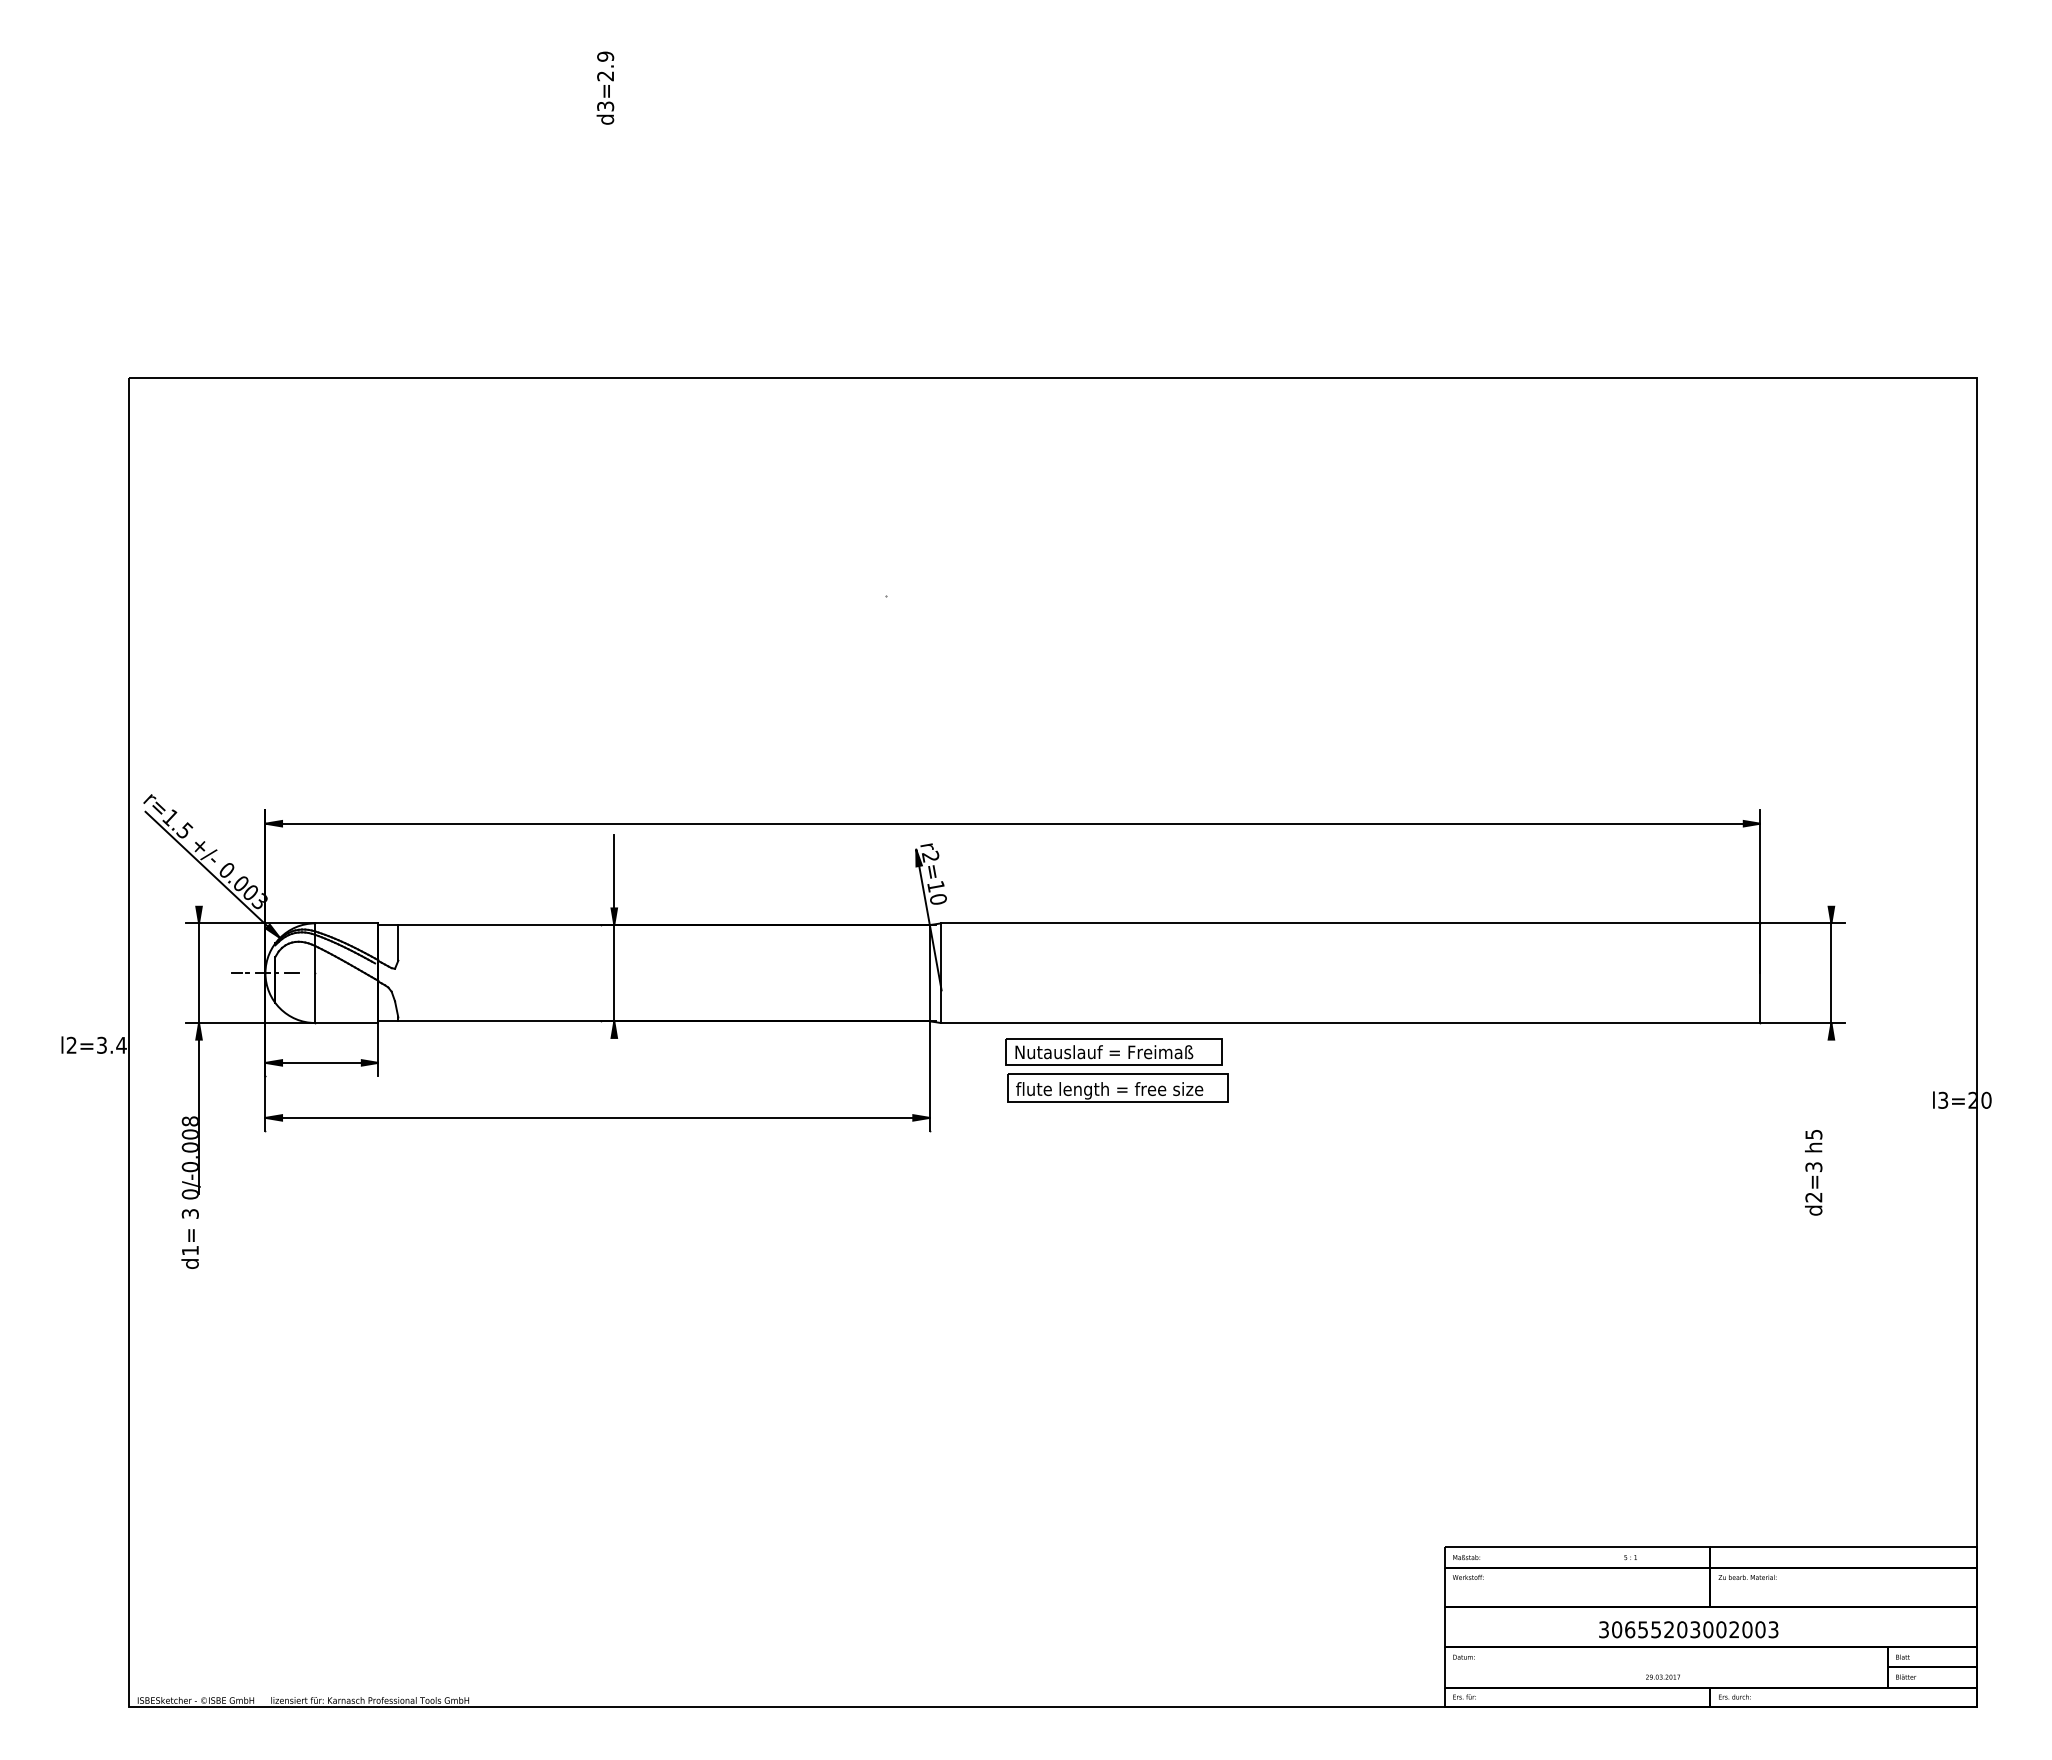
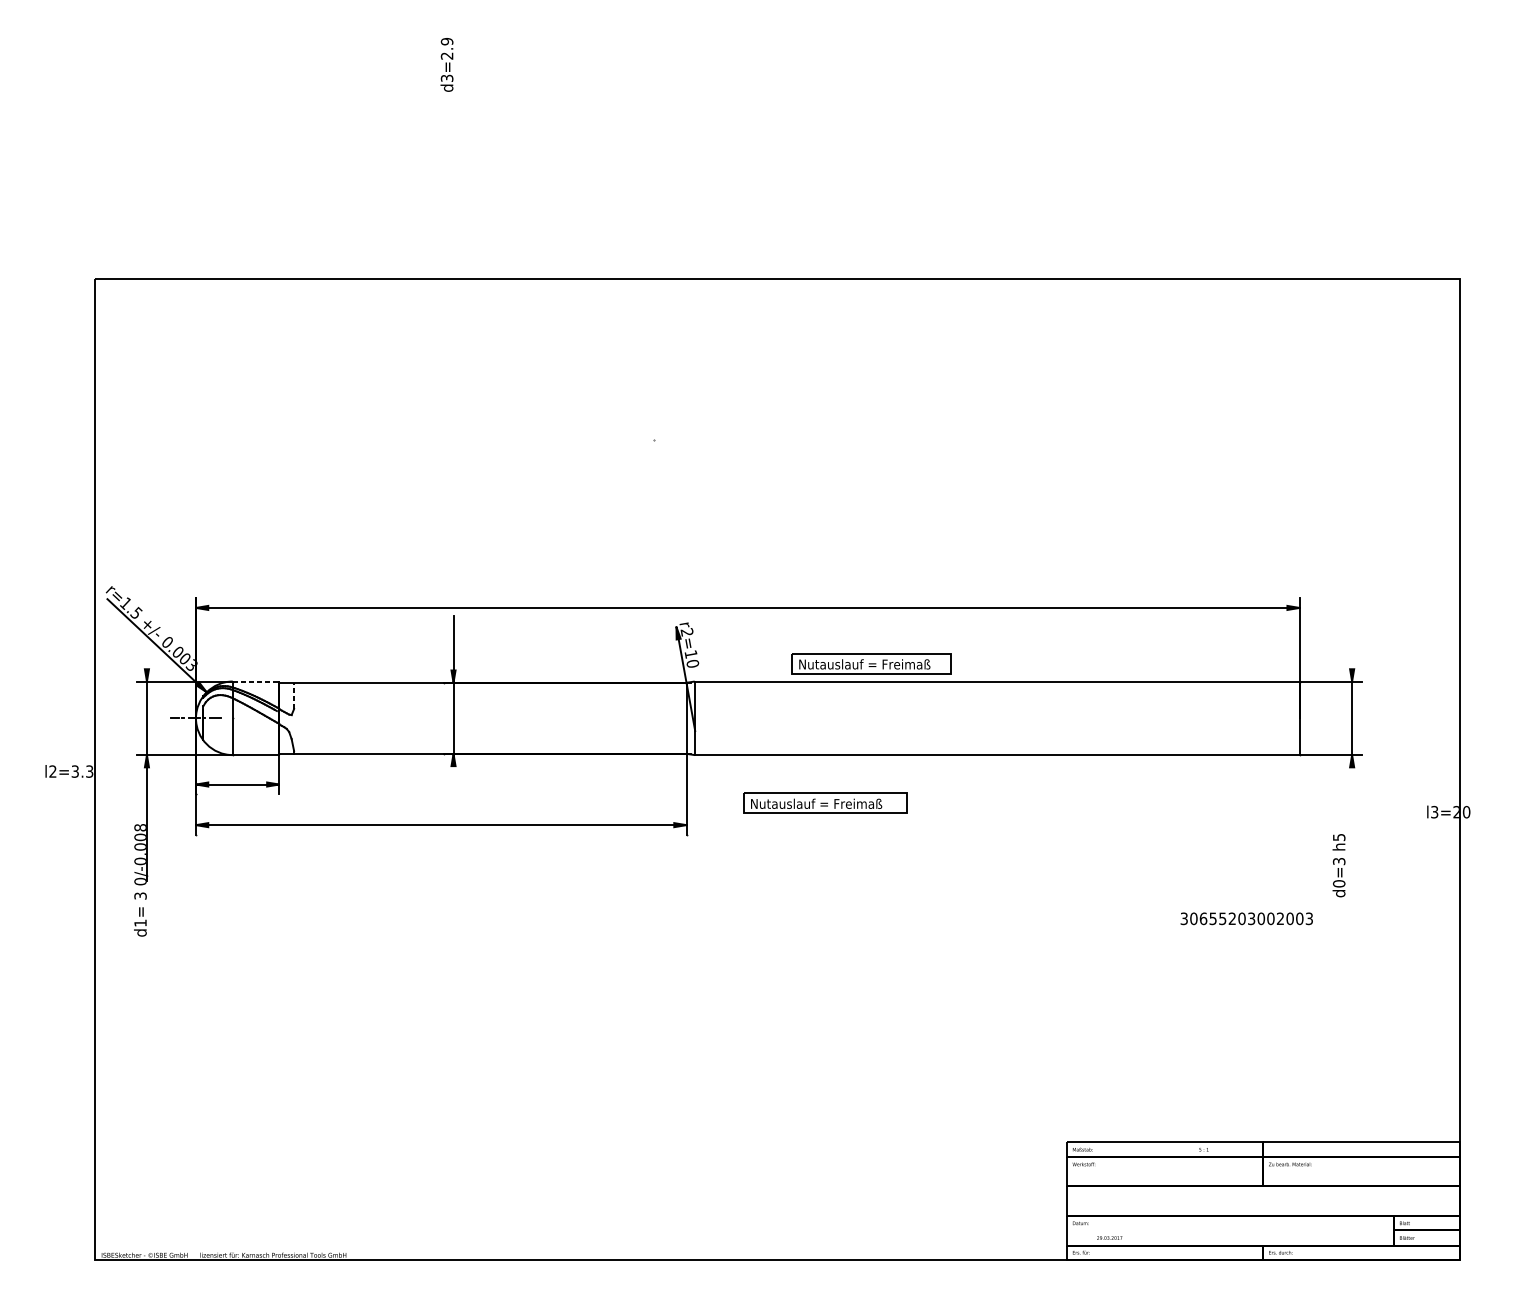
line: (346, 923) -> (255, 681), solid -> dashed
line: (398, 942) -> (294, 695), solid -> dashed
text: (121, 1044) -> (89, 770), l2=3.4 -> l2=3.3
part: (1113, 1051) -> (871, 663), moved
text: (1109, 1090) -> (819, 804), flute length = free size -> Nutauslauf = Freimaß
text: (1813, 1197) -> (1338, 883), d2=3 -> d0=3
text: (1688, 1629) -> (1246, 918), moved
text: (1662, 1676) -> (1109, 1237), moved

